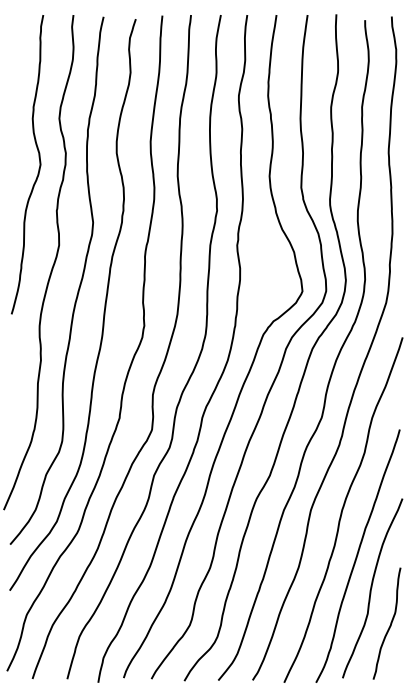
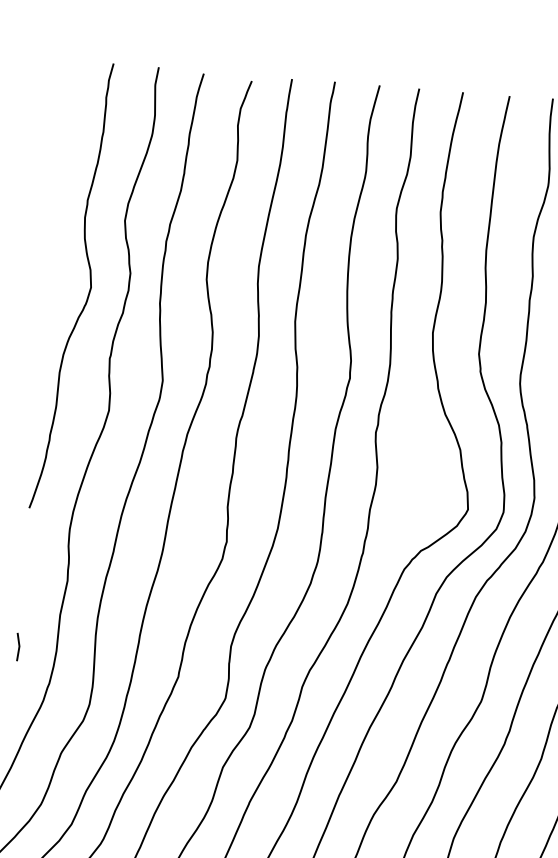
line: (11, 406) -> (17, 646), added

